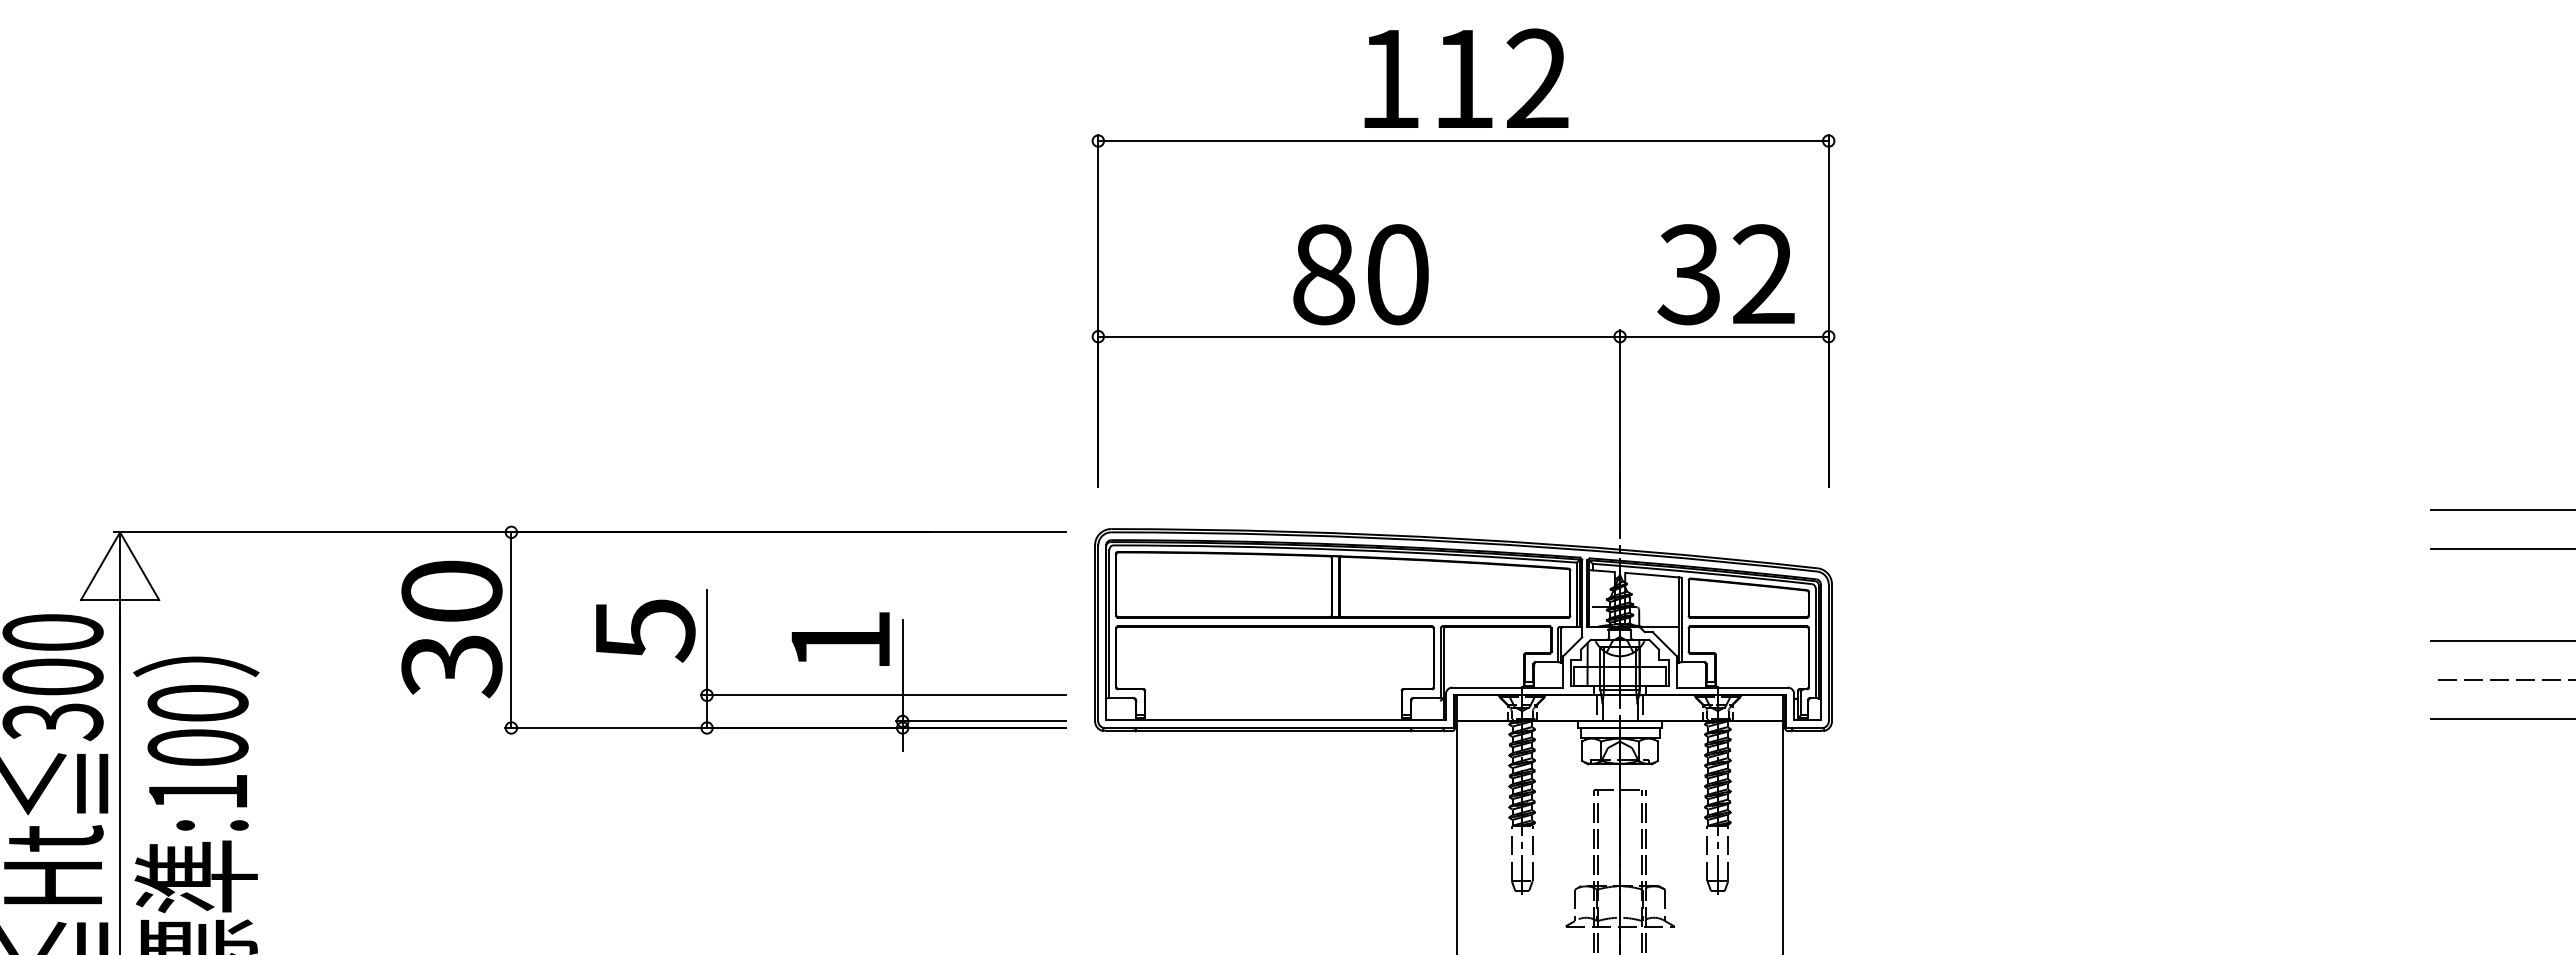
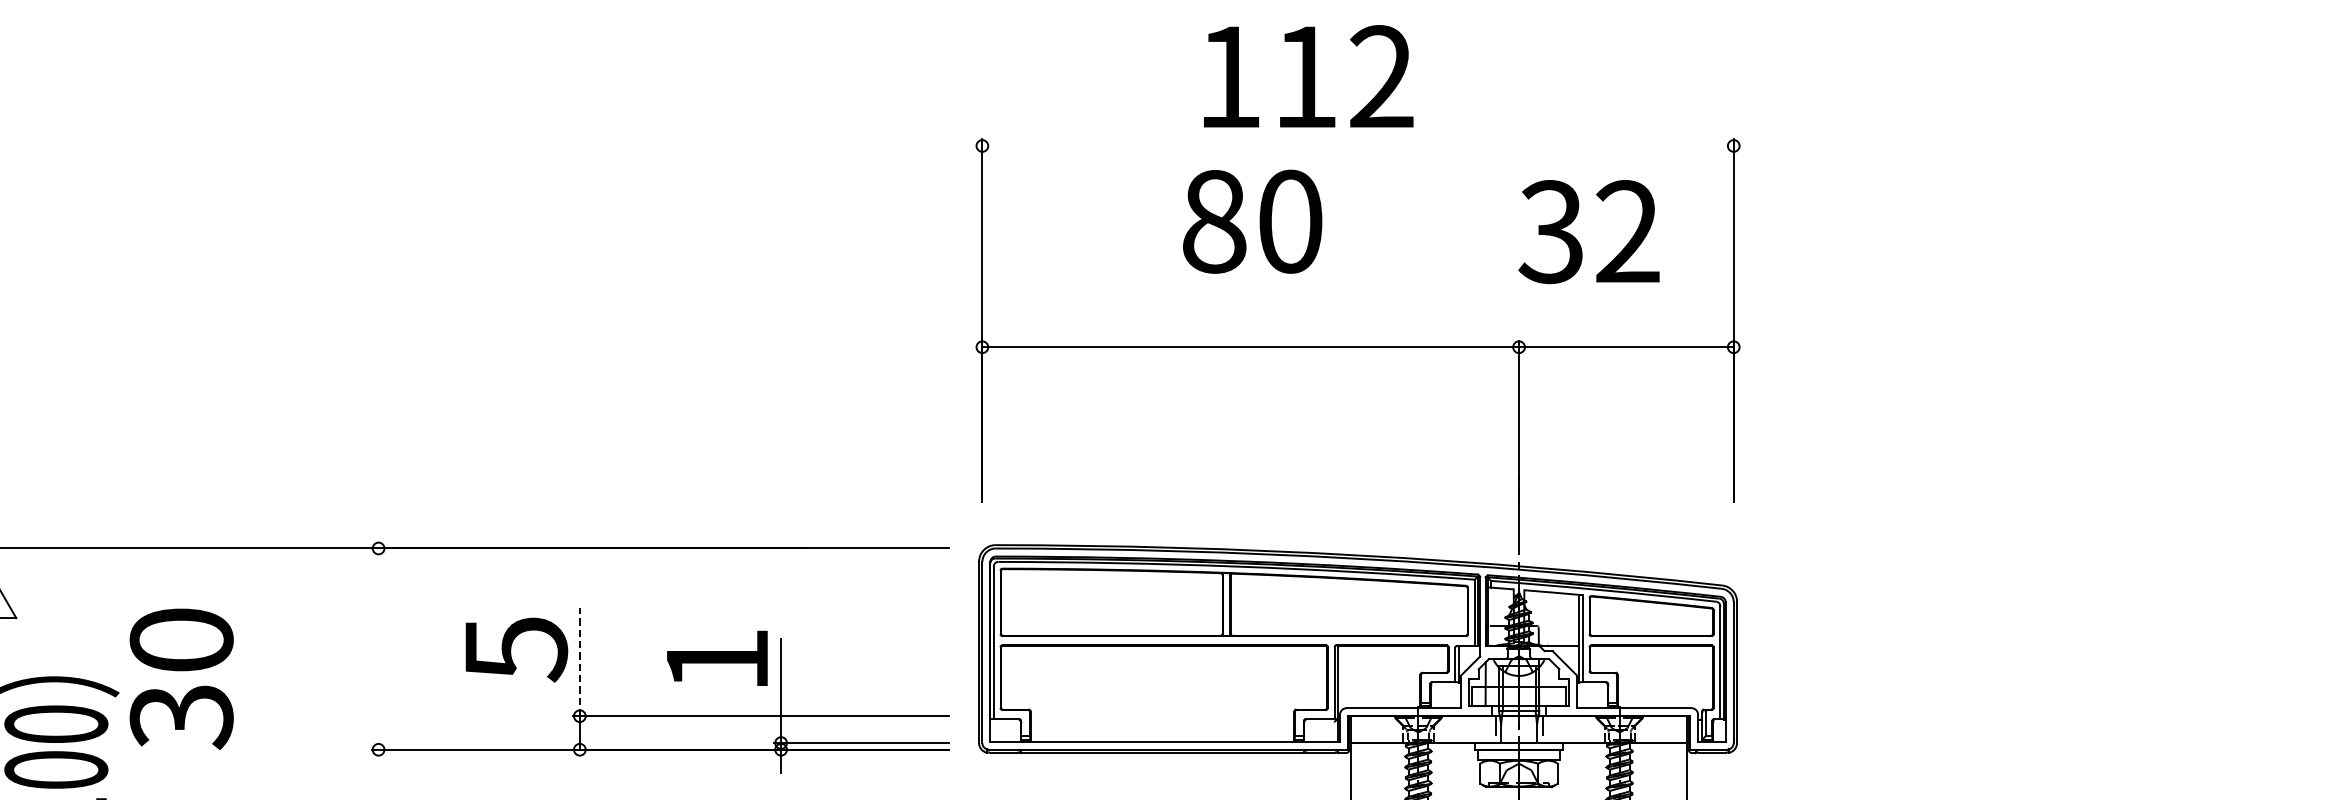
text: (1466, 77) -> (1308, 75), moved
line: (1463, 141) -> (1358, 146), removed
text: (1360, 274) -> (1252, 221), moved
text: (1725, 274) -> (1588, 231), moved
text: (451, 629) -> (181, 679), moved
line: (511, 629) -> (378, 648), removed
line: (707, 642) -> (580, 661), solid -> dashed

